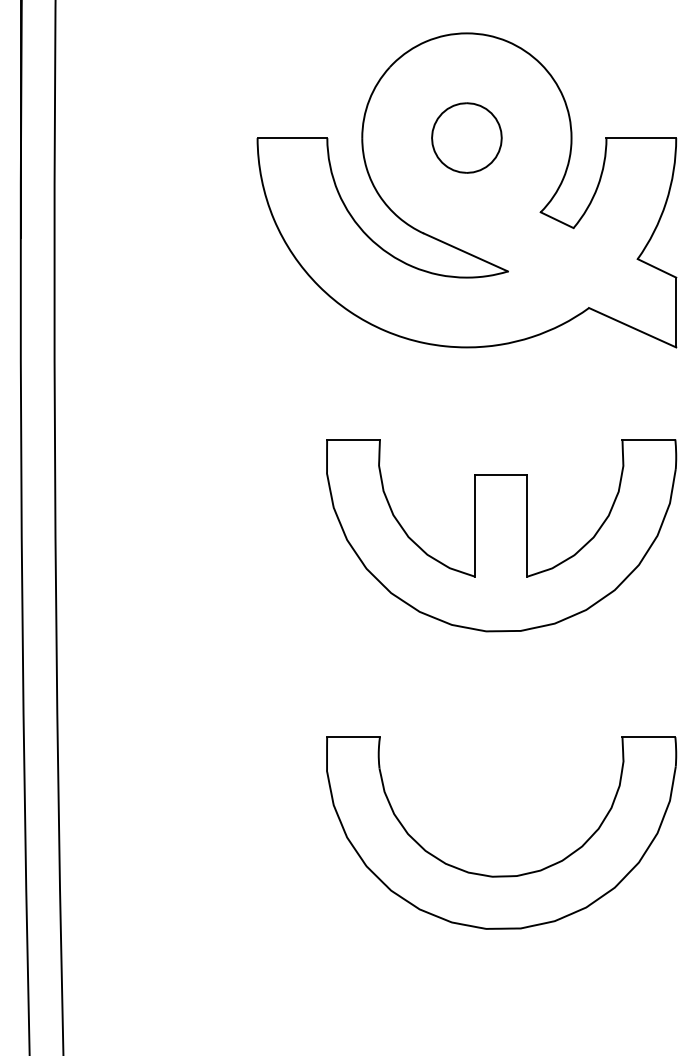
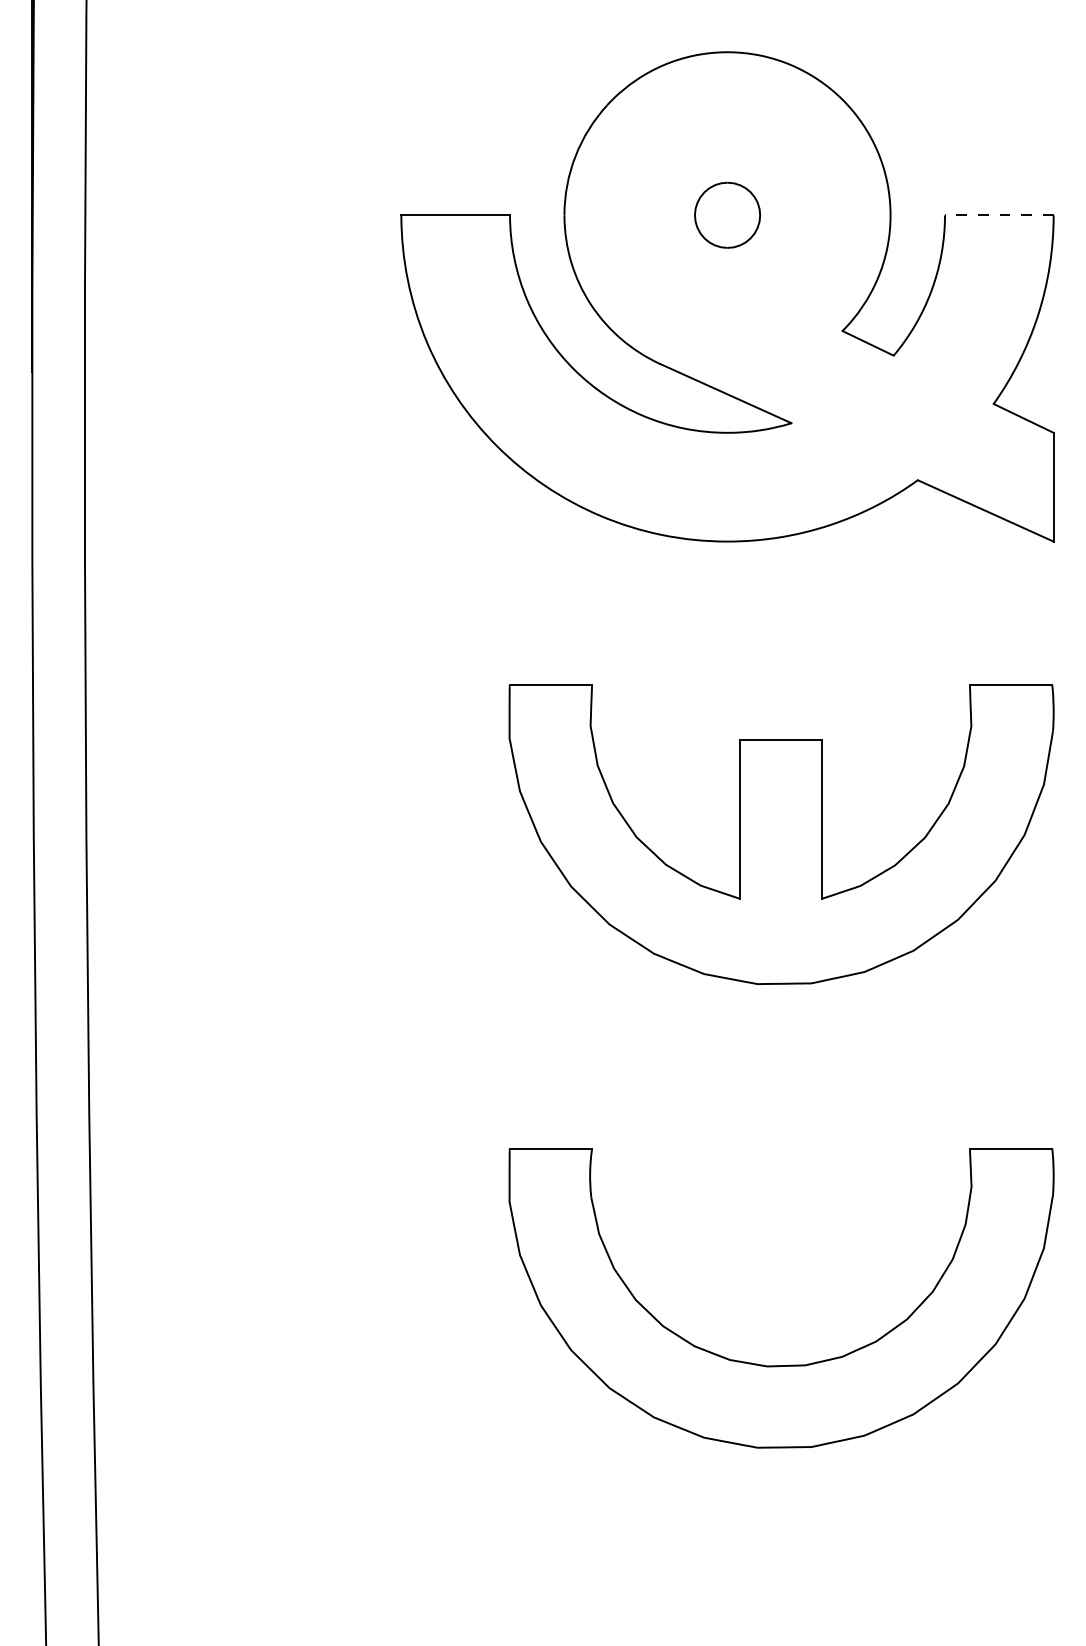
part: (466, 137) -> (726, 214), size x0.6
line: (641, 138) -> (999, 216), solid -> dashed

